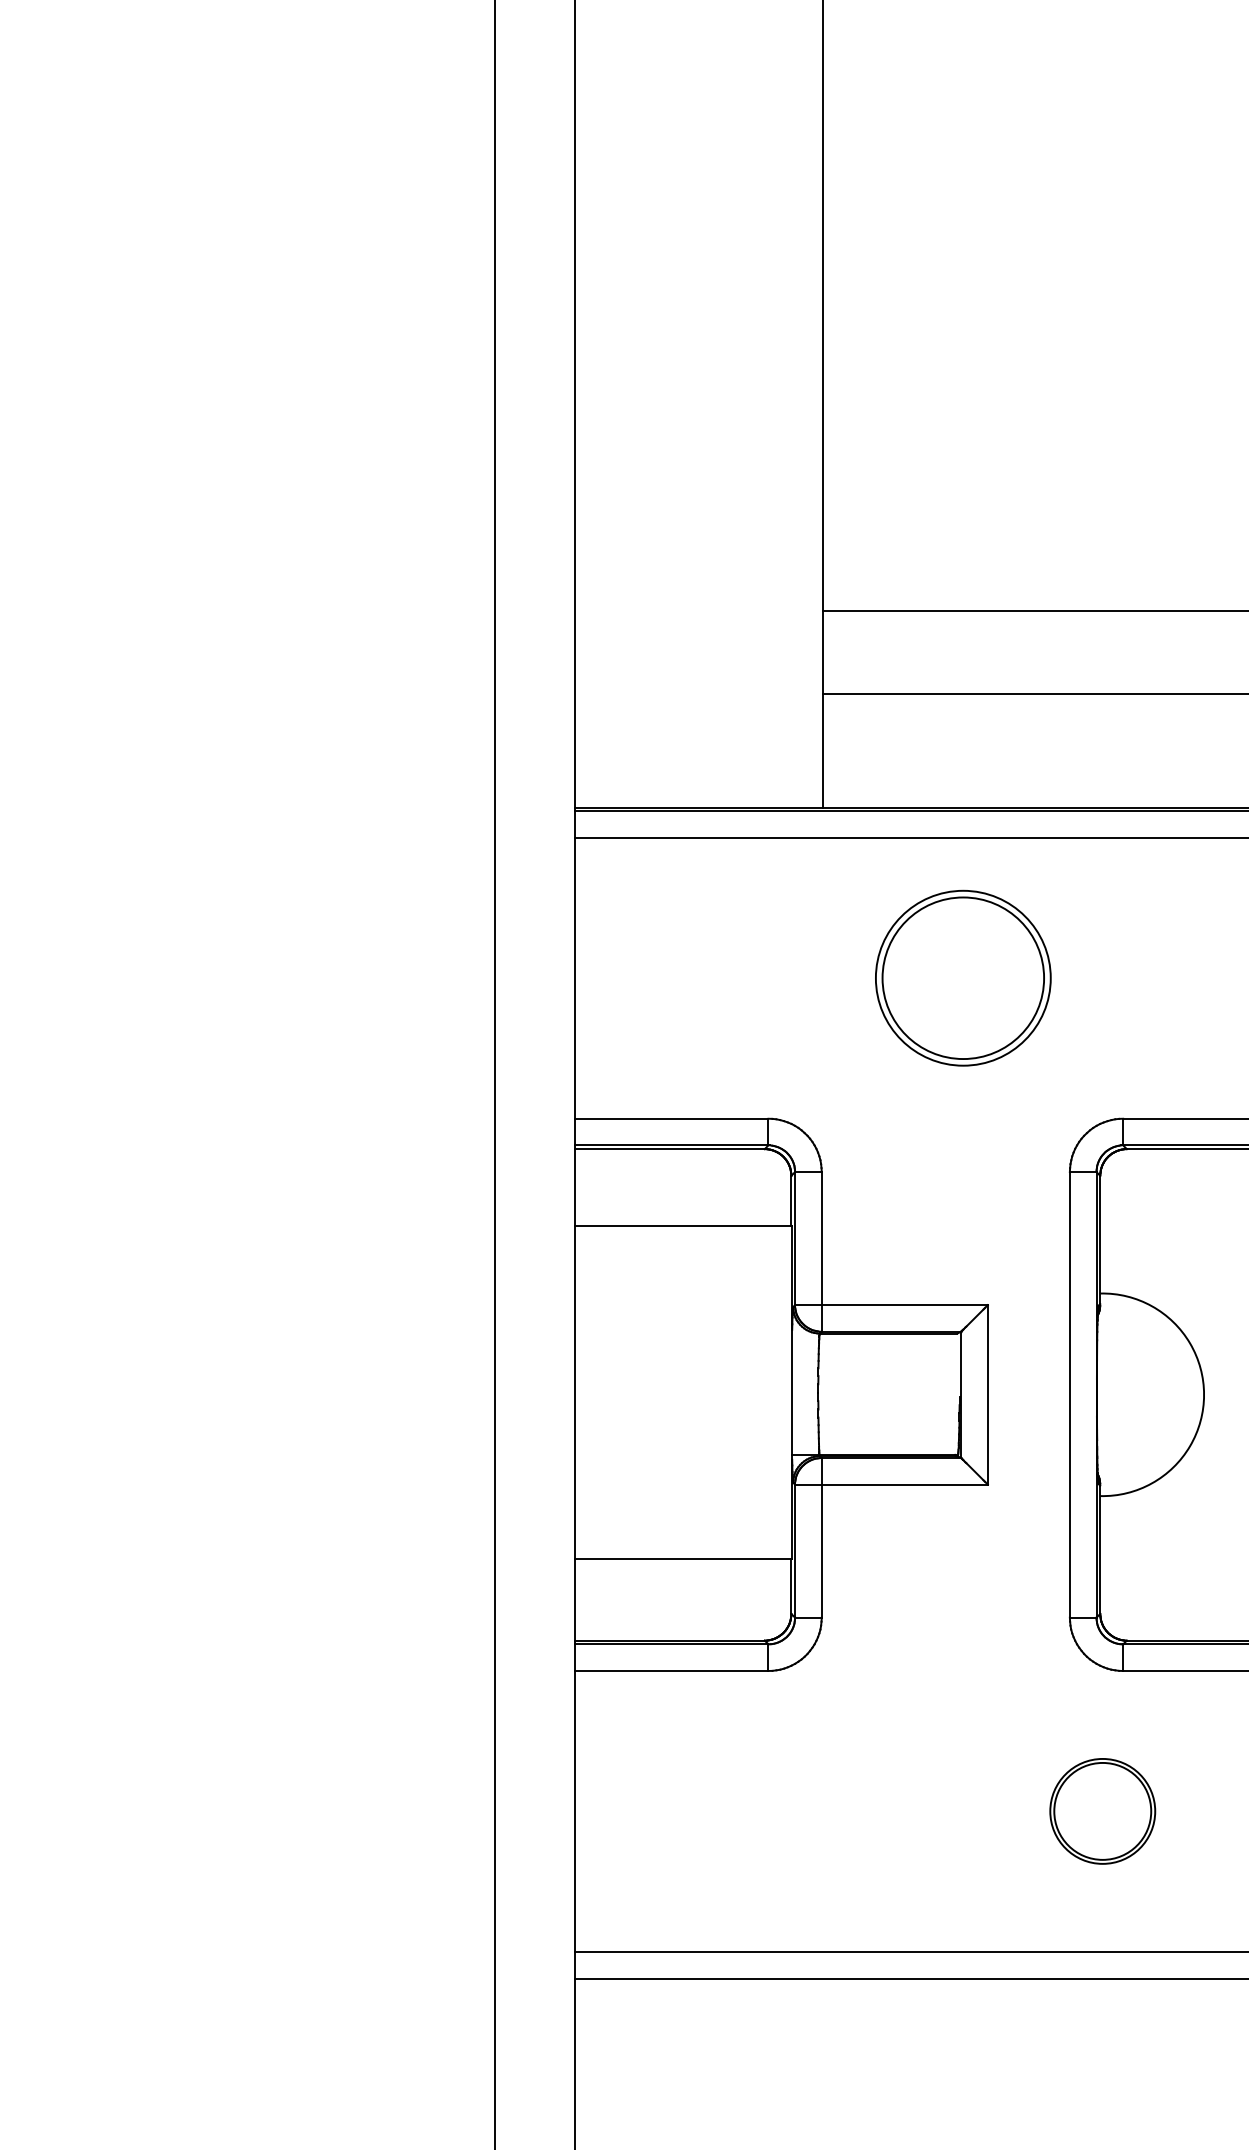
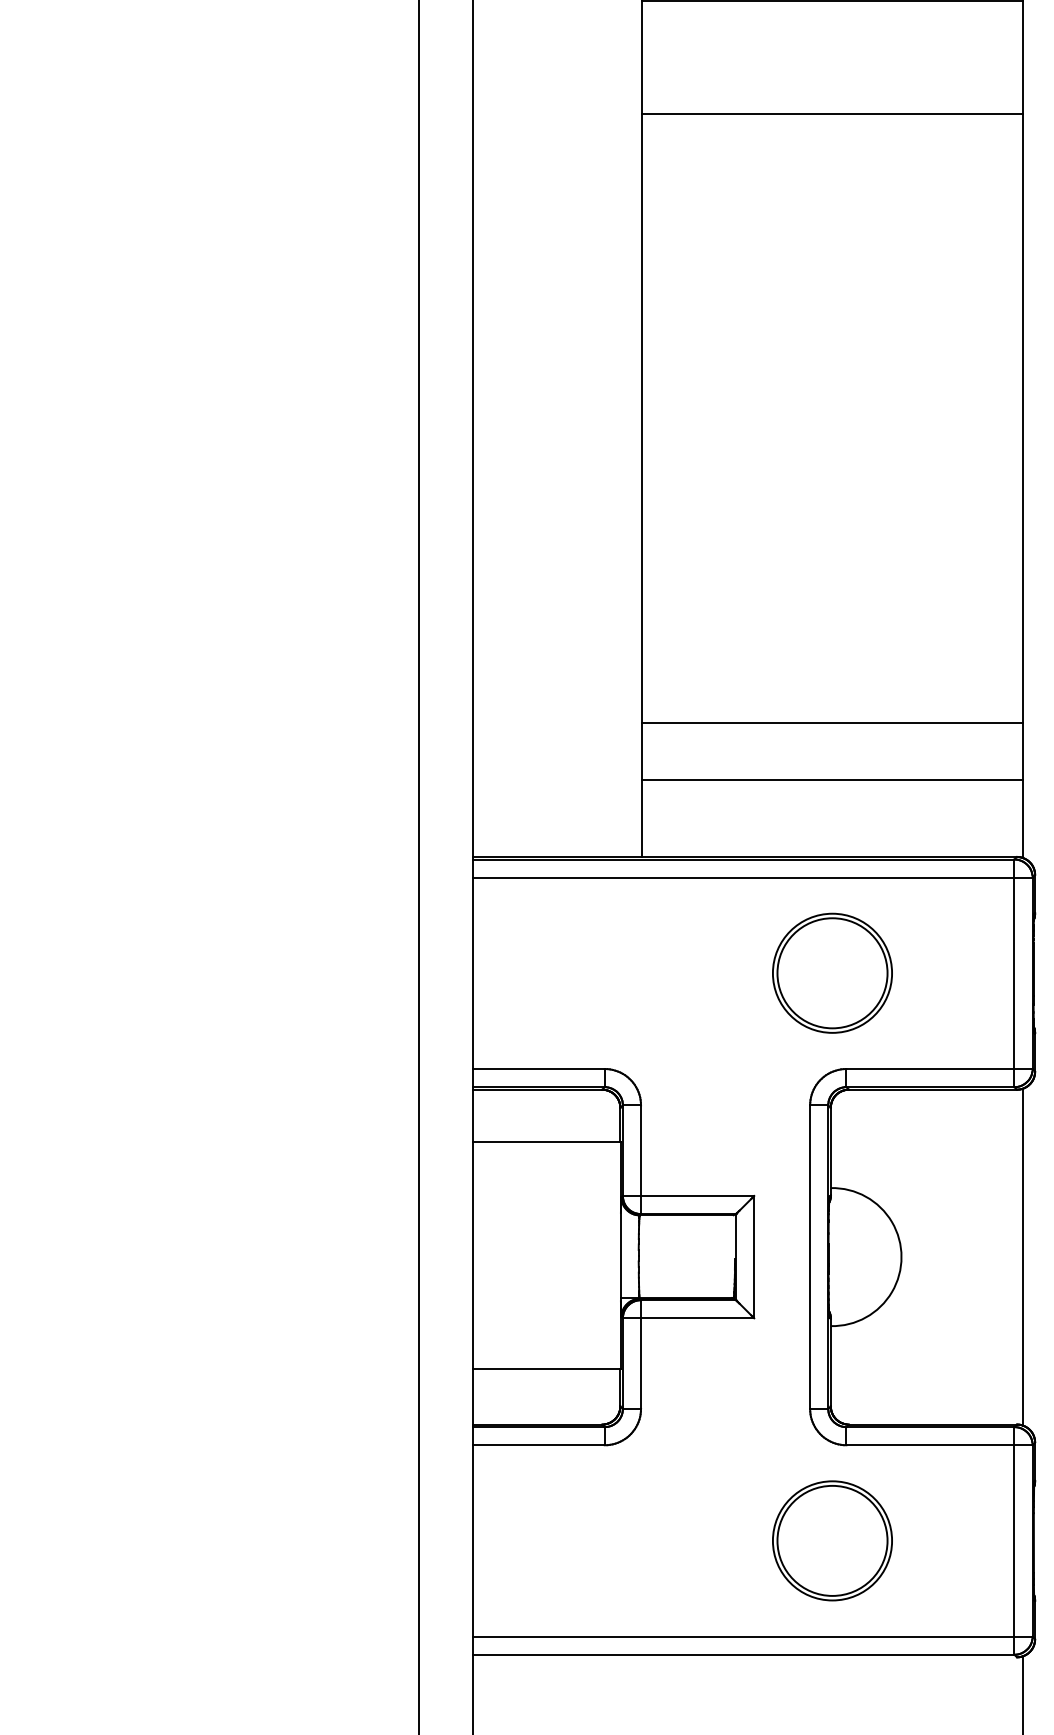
part: (963, 977) -> (832, 972), moved
part: (1102, 1810) -> (832, 1540), size x1.67

